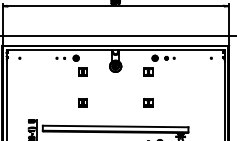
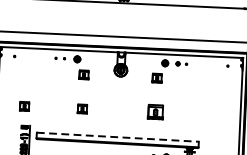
part: (30, 102) -> (24, 106), added
part: (148, 102) -> (155, 112), size x1.6
line: (115, 126) -> (117, 137), solid -> dashed

